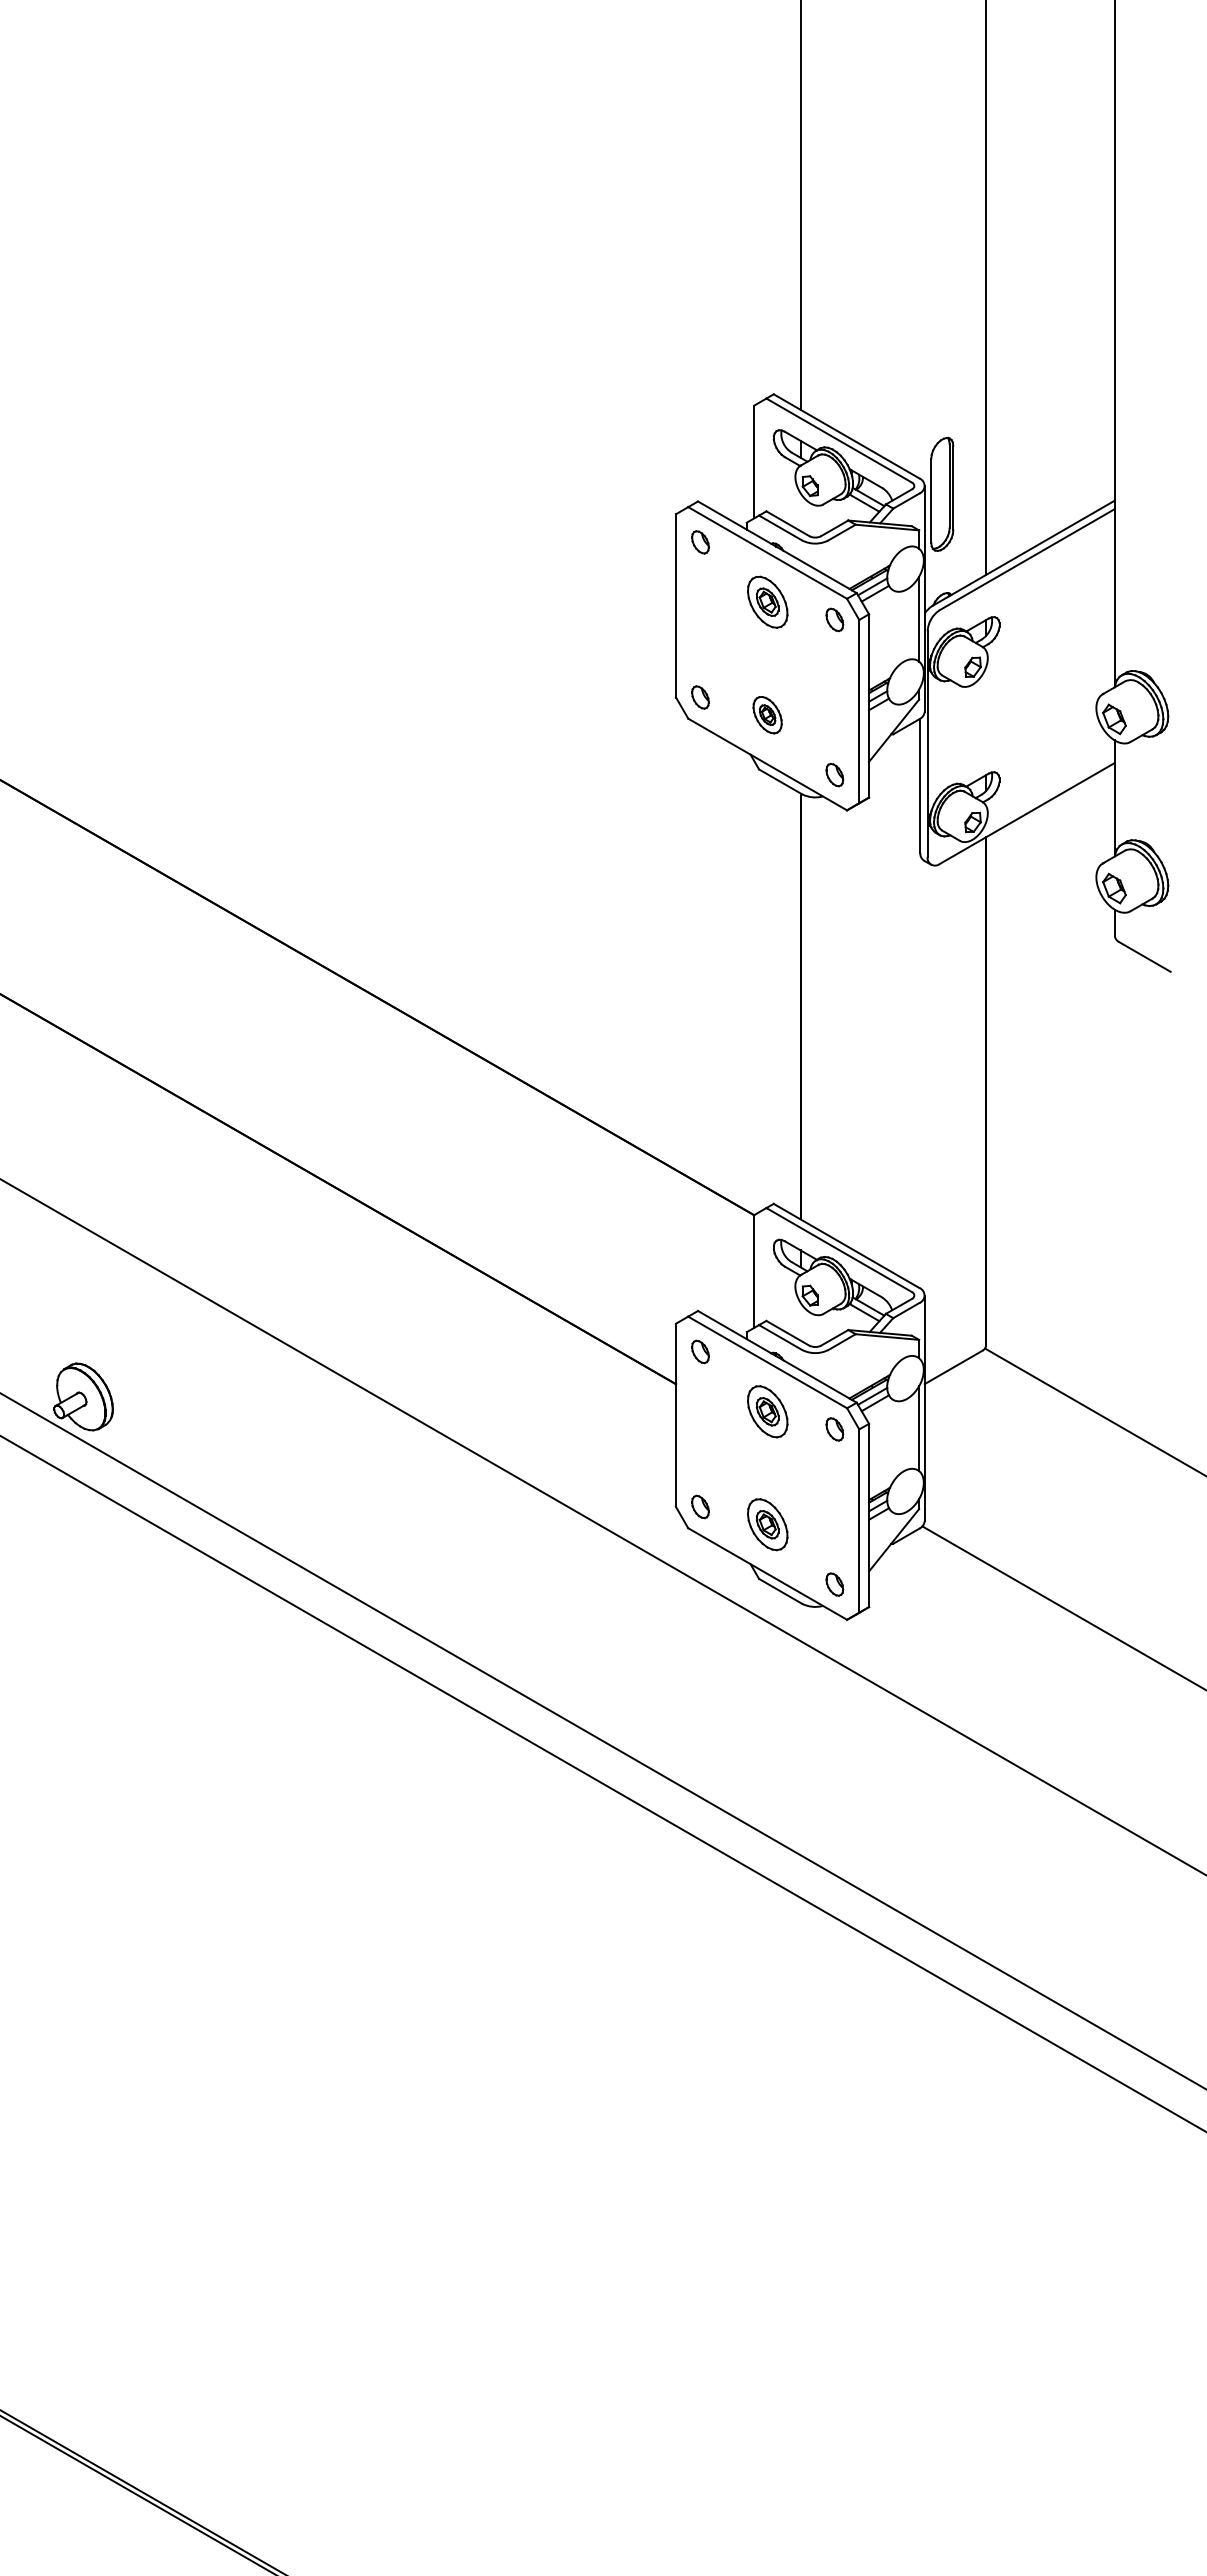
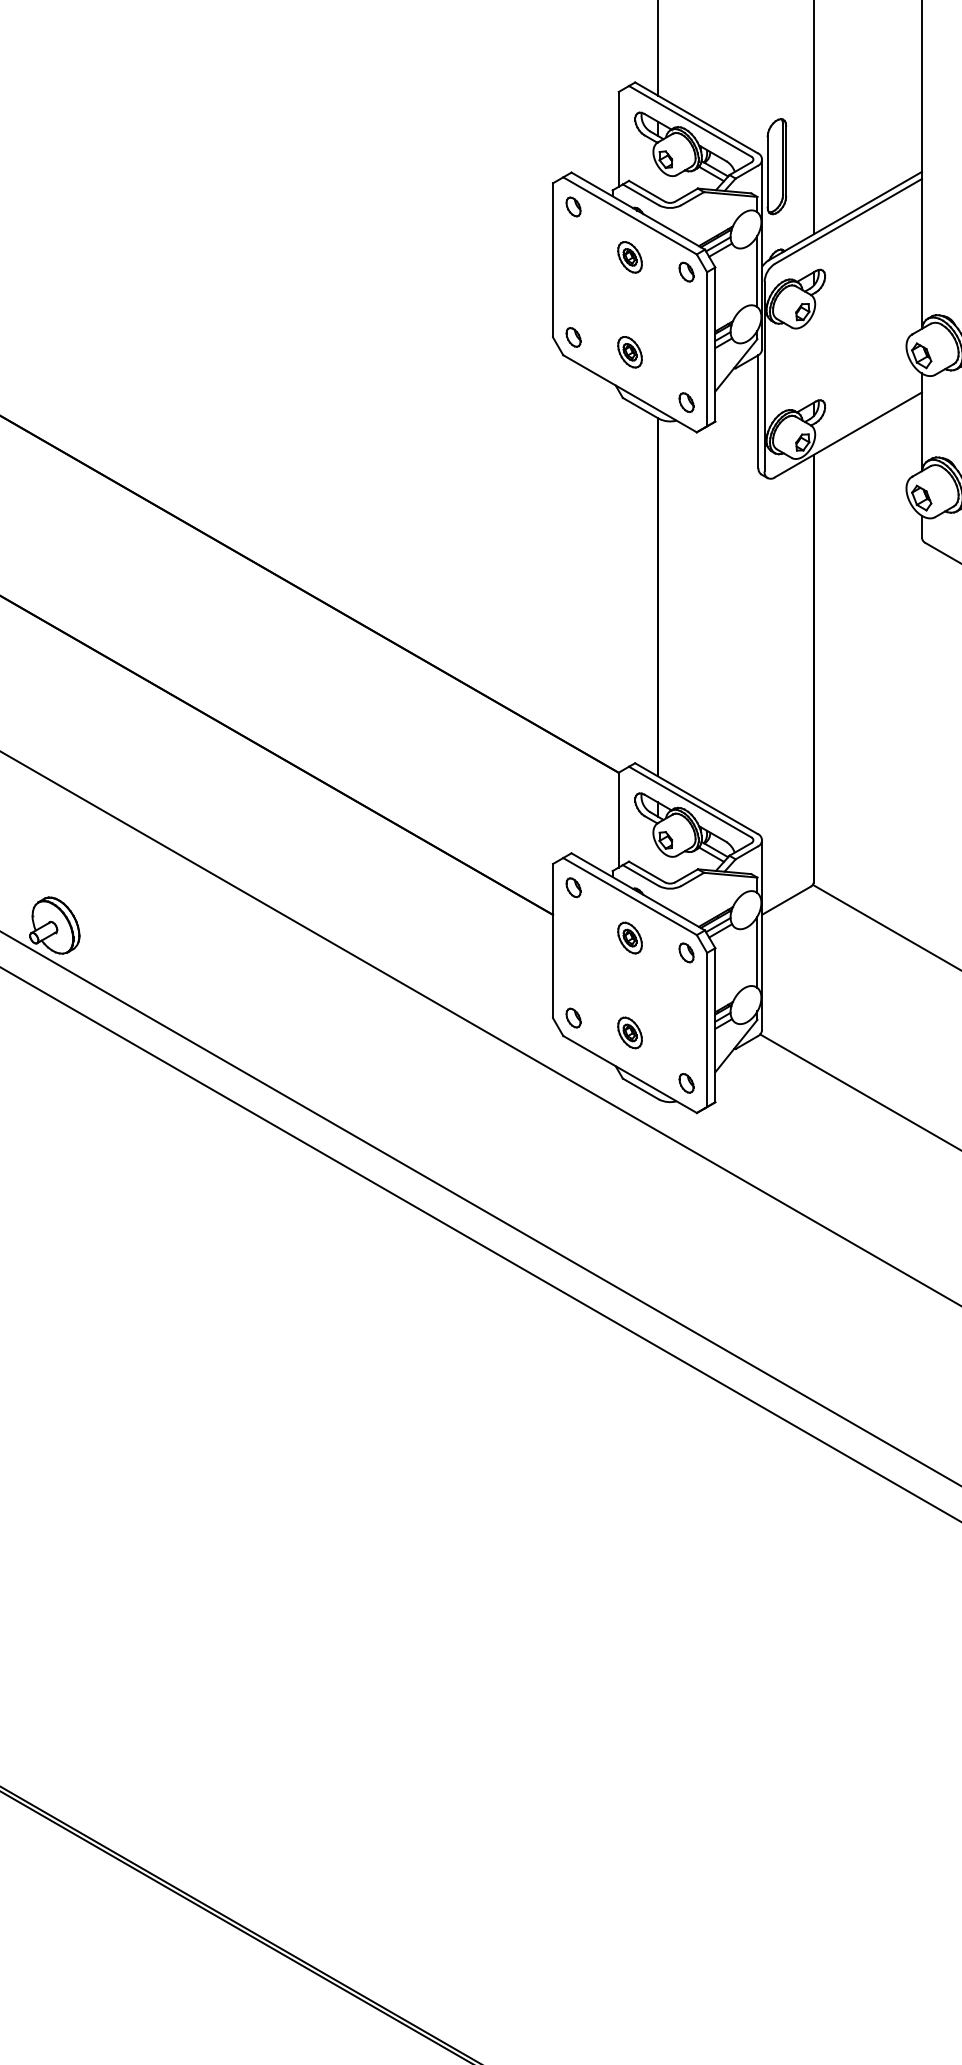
part: (767, 602) -> (629, 257), size x0.71
part: (767, 1411) -> (629, 937), size x0.71
part: (767, 1524) -> (629, 1032), size x0.71

